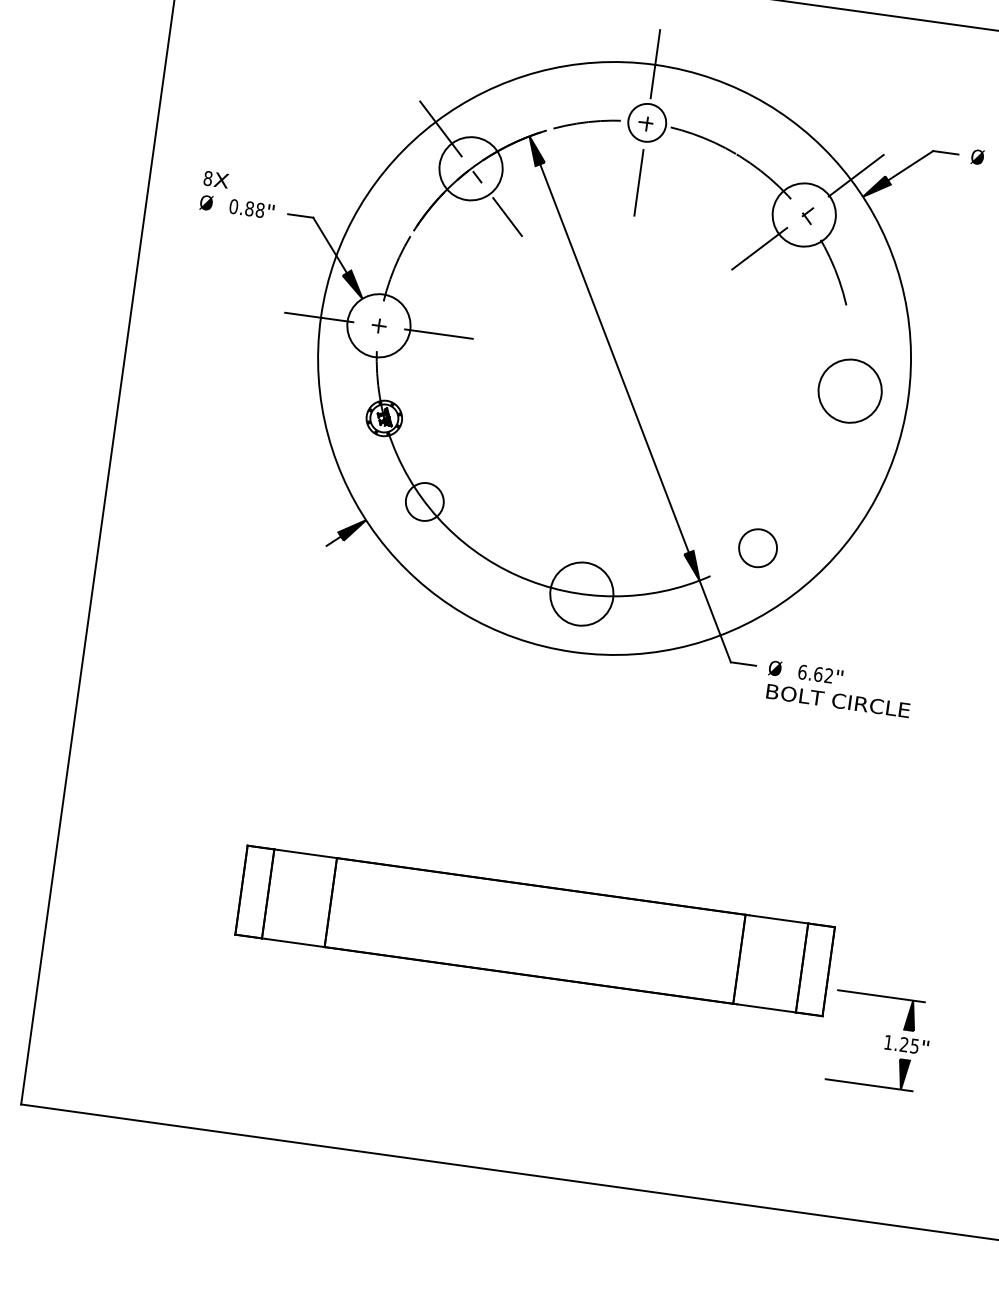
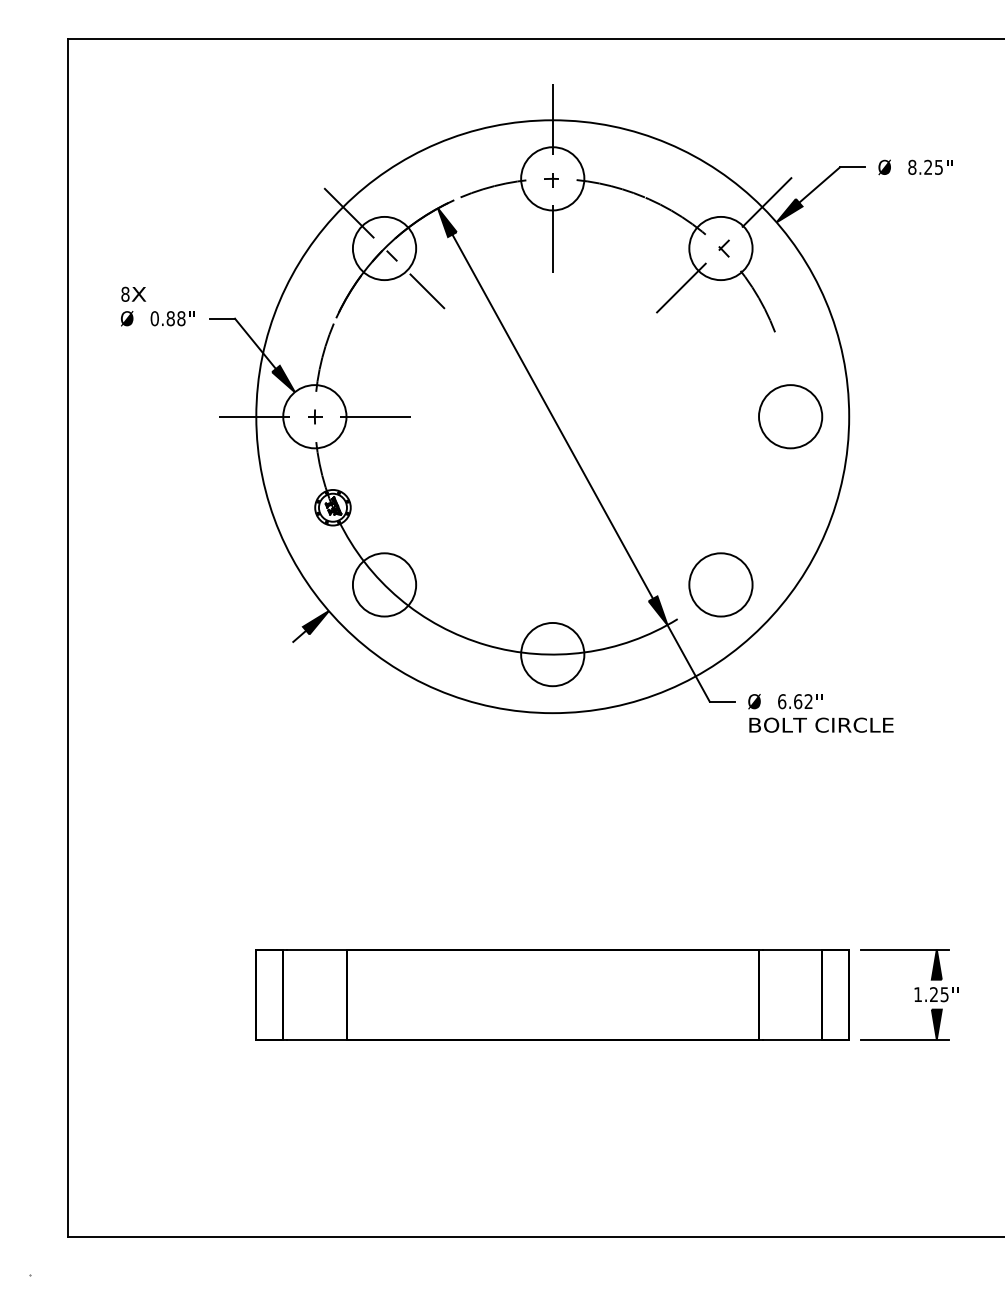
circle: (647, 122) -> (552, 178), size x1.67
circle: (424, 501) -> (384, 584), size x1.67
circle: (757, 547) -> (720, 584), size x1.67
part: (885, 1036) -> (914, 989), moved

